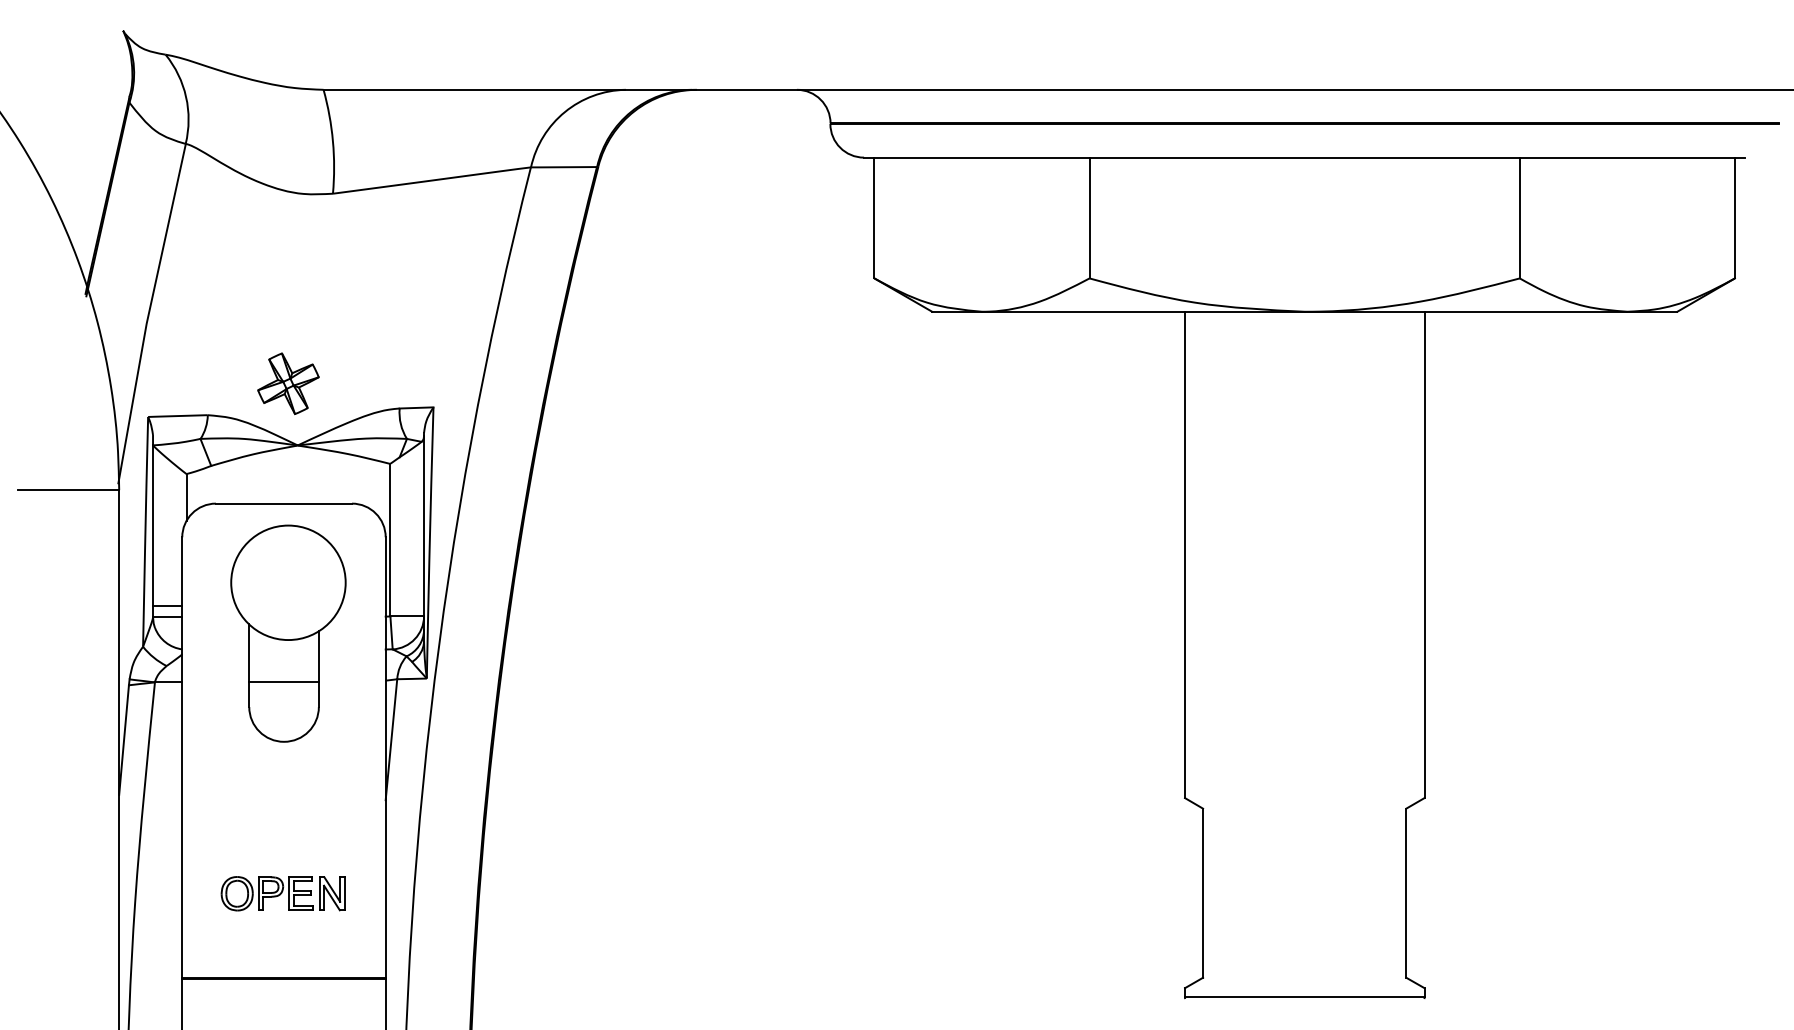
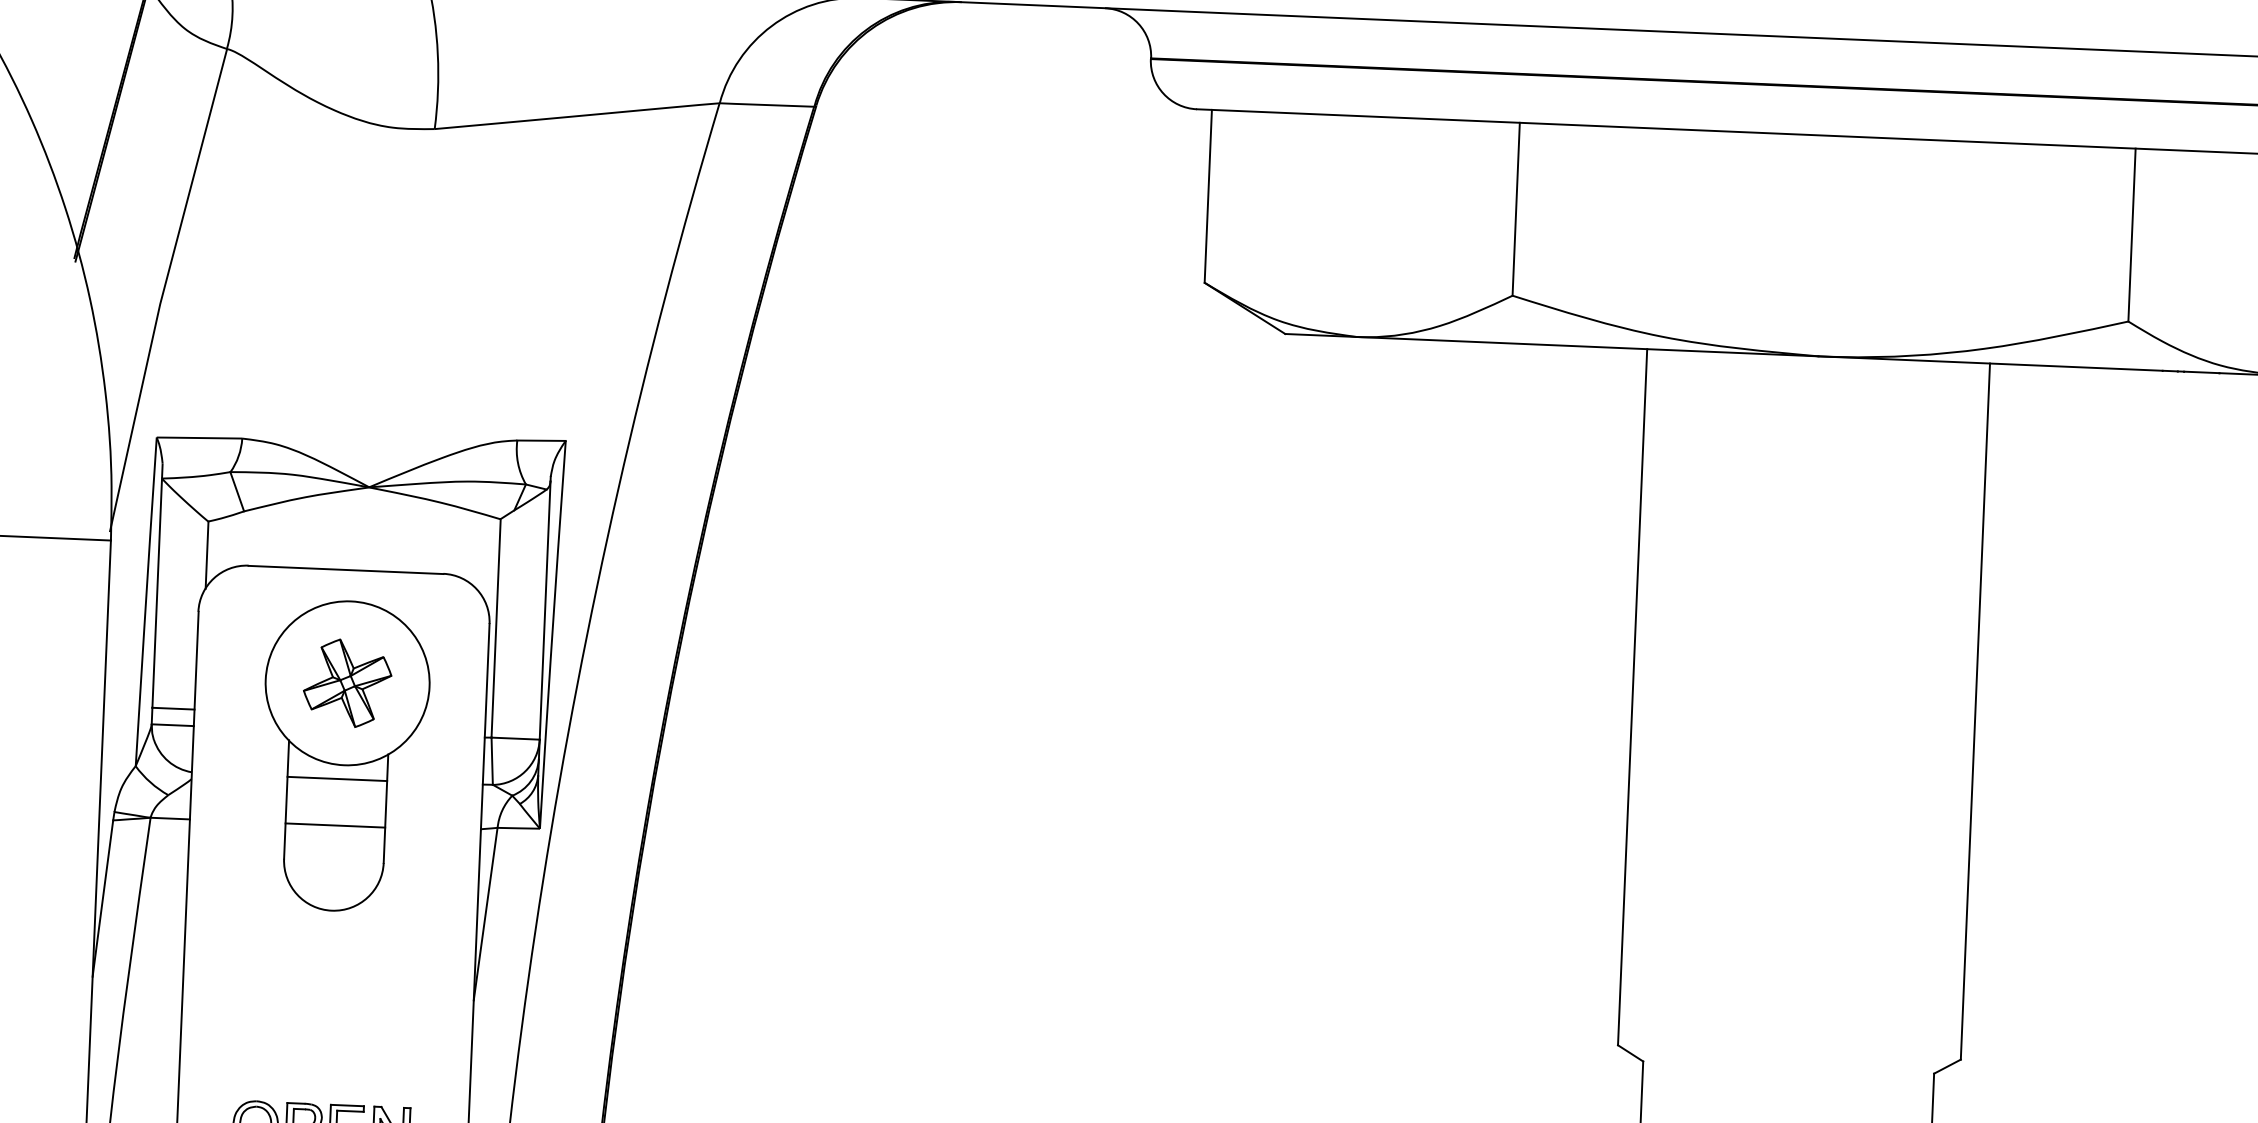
part: (288, 383) -> (347, 682), moved
line: (283, 649) -> (336, 778), added

